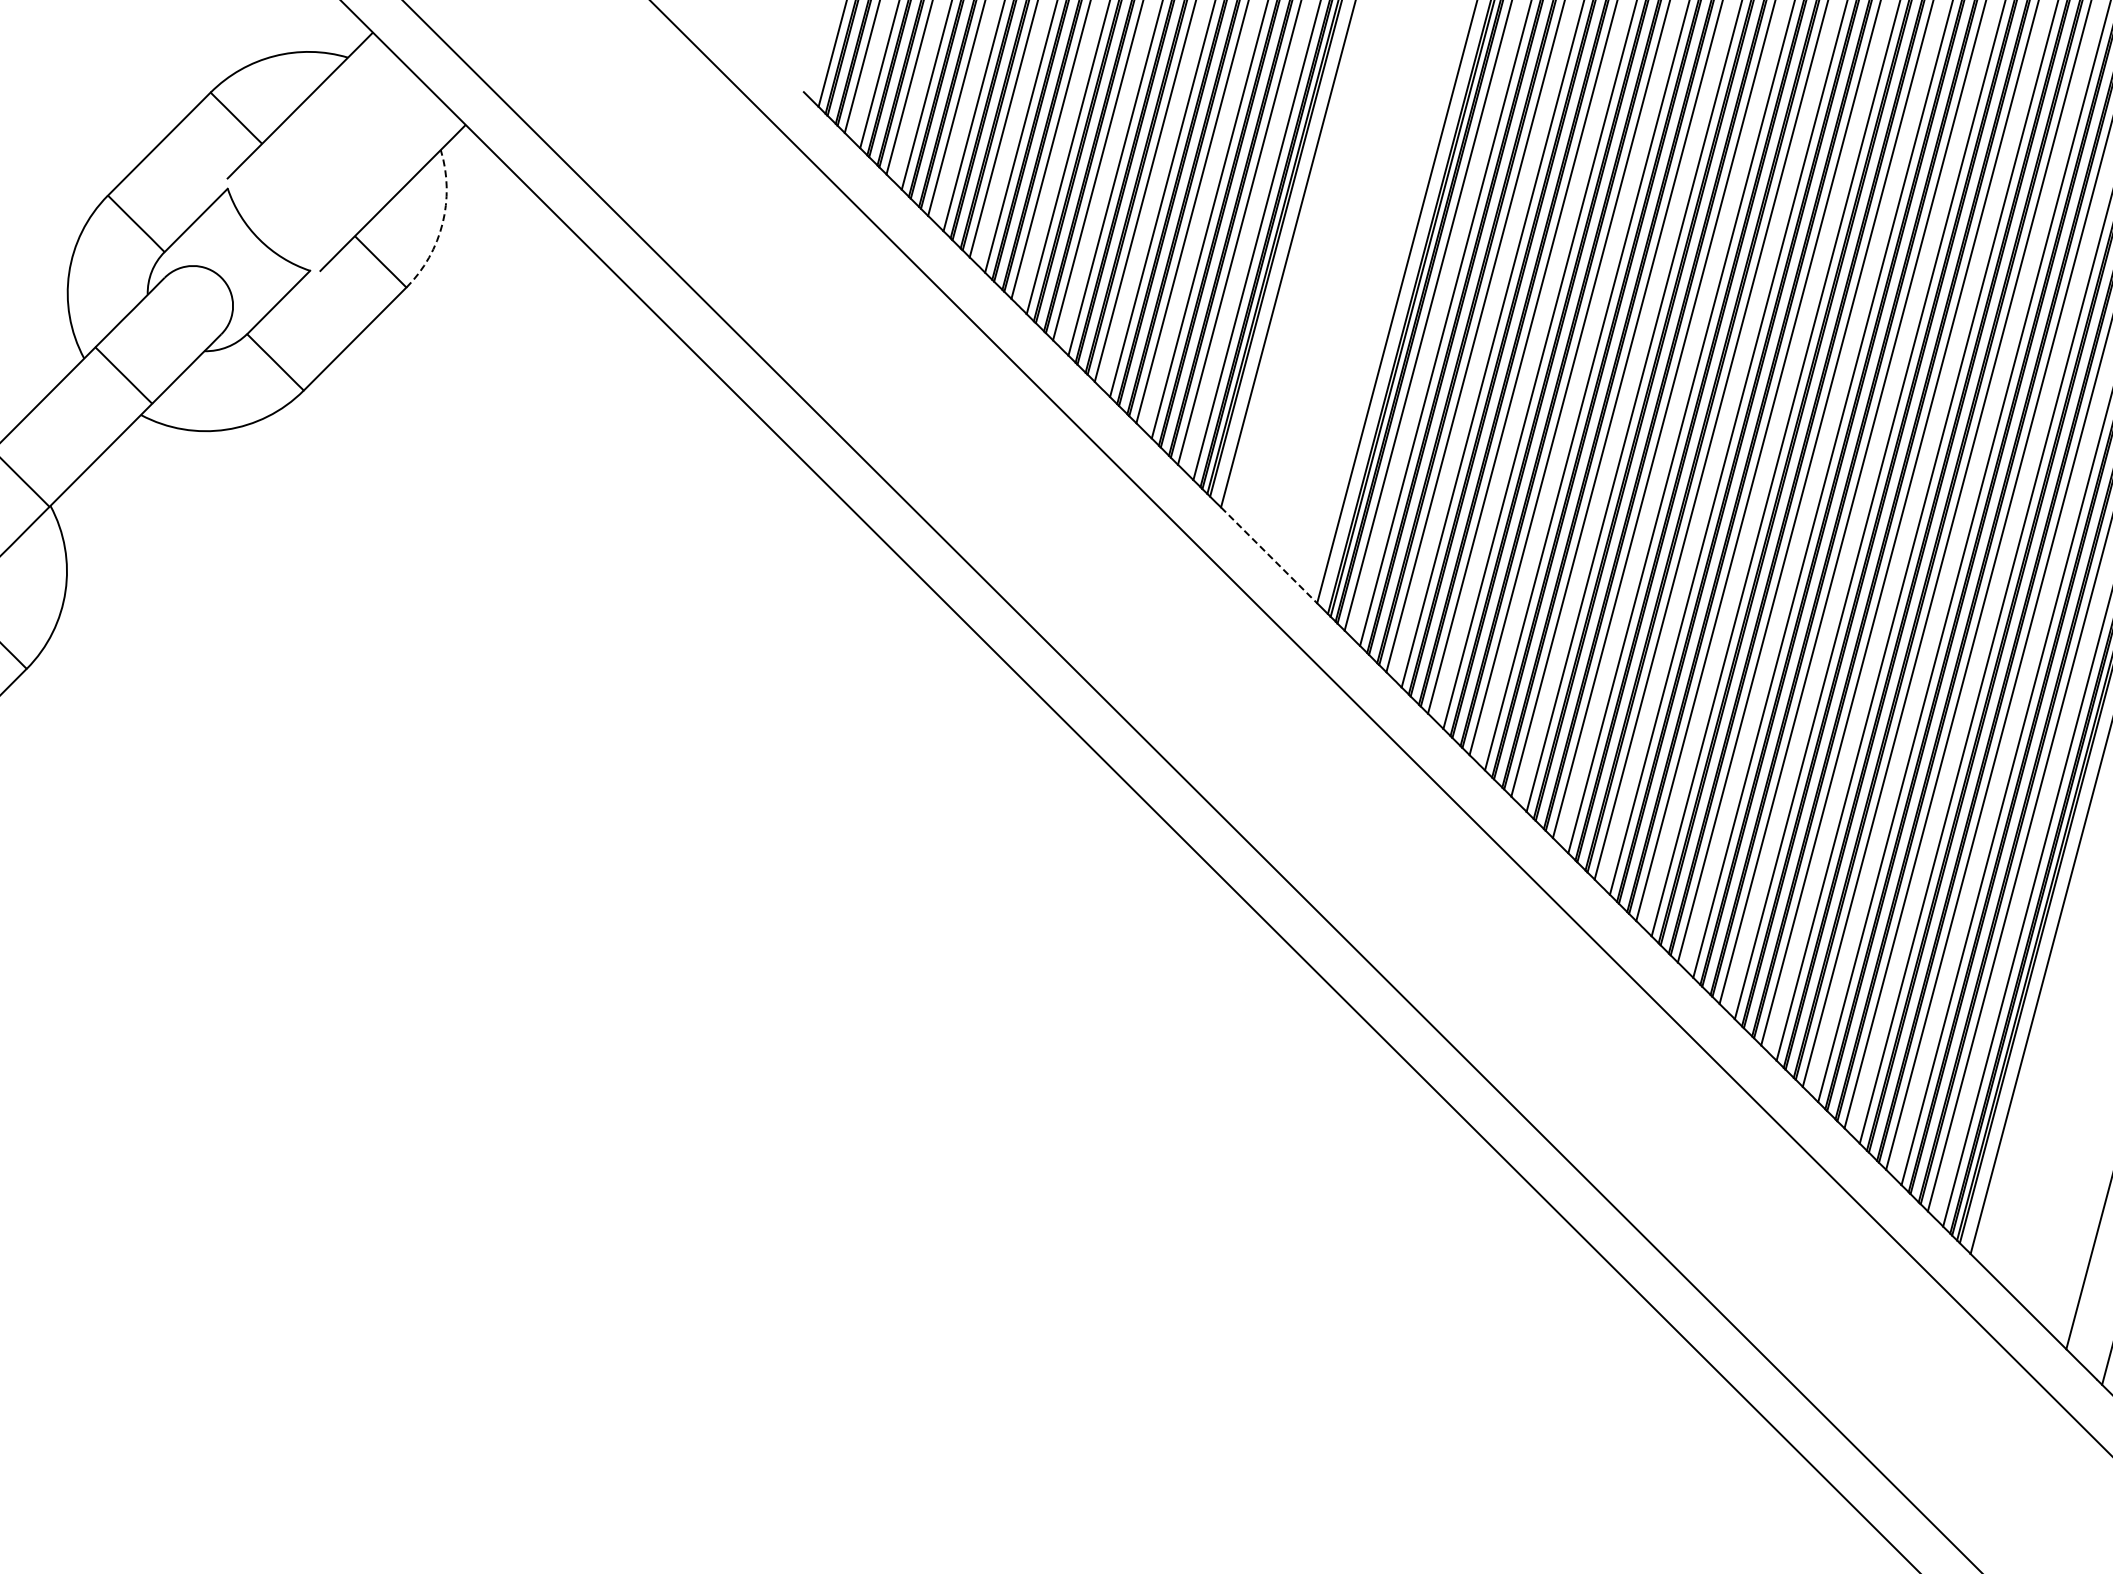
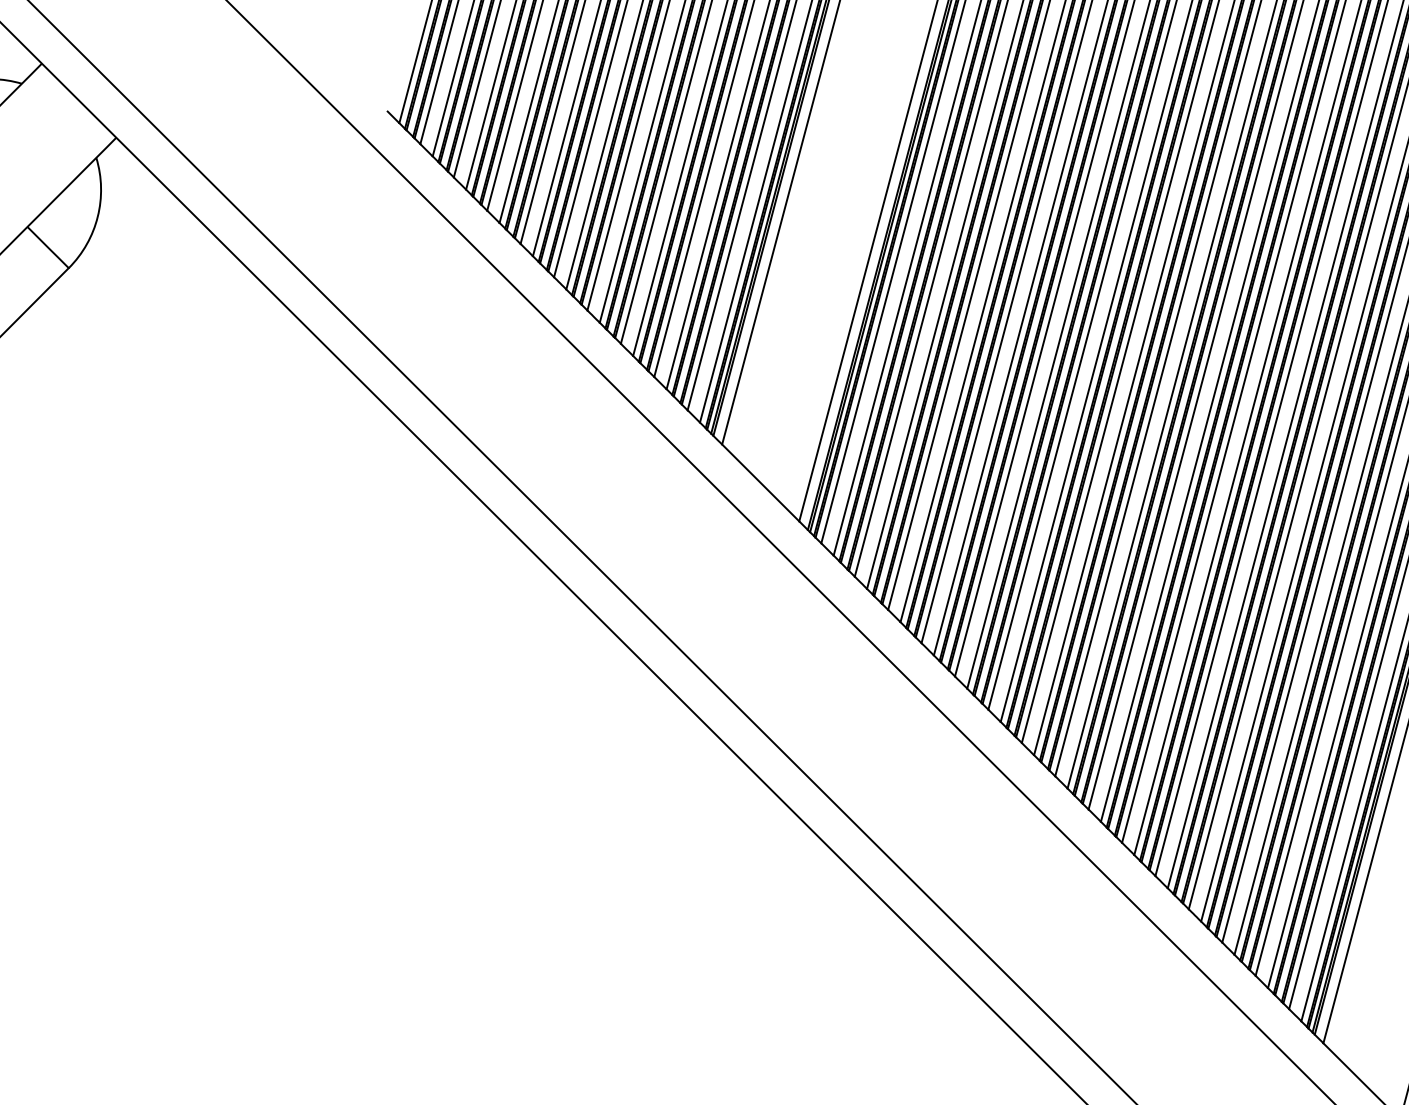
arc: (442, 223) -> (97, 216), dashed -> solid
line: (1269, 555) -> (761, 483), dashed -> solid

